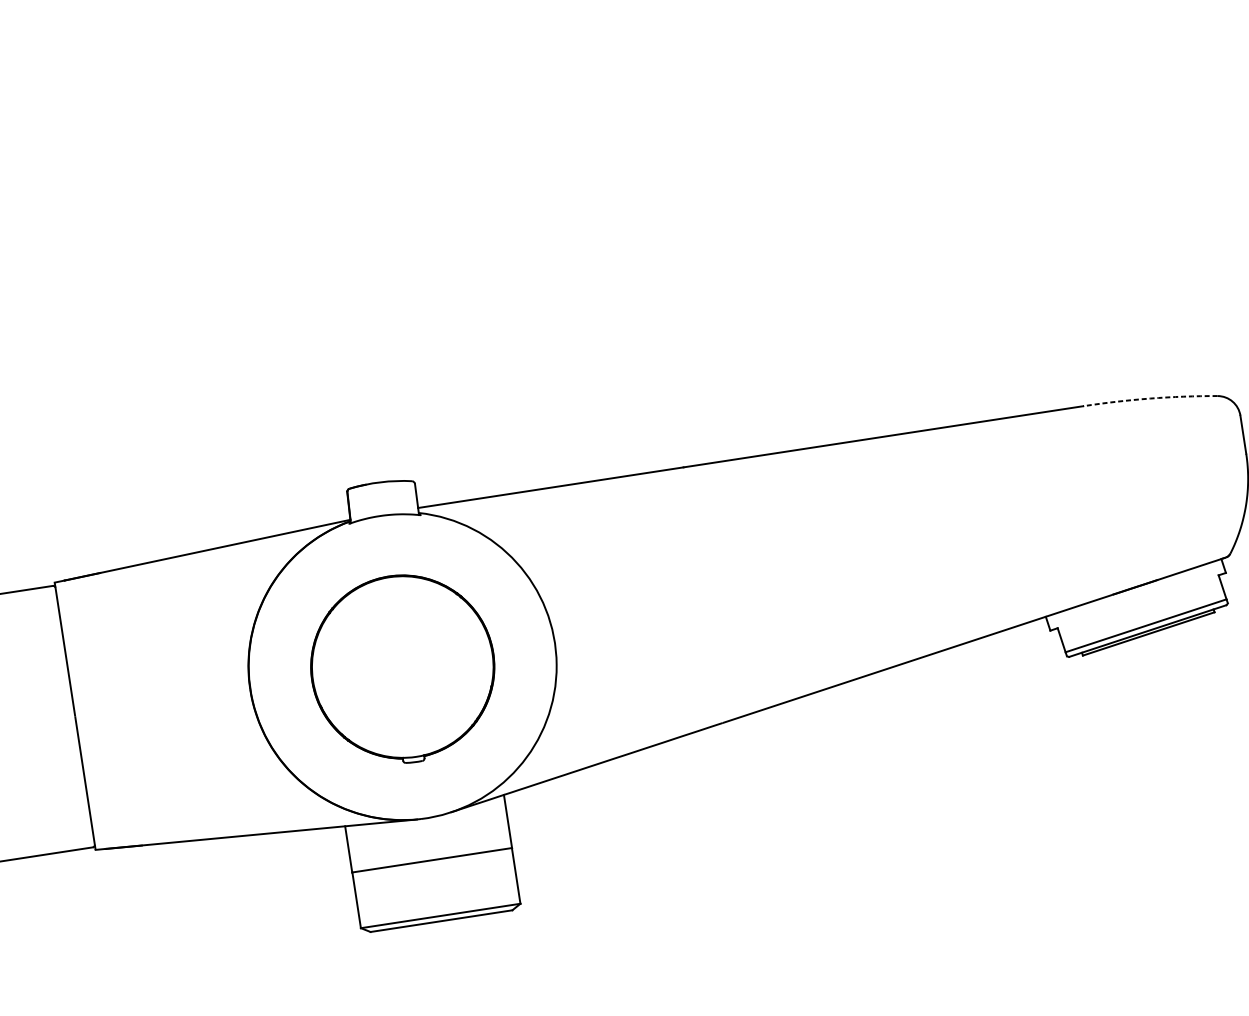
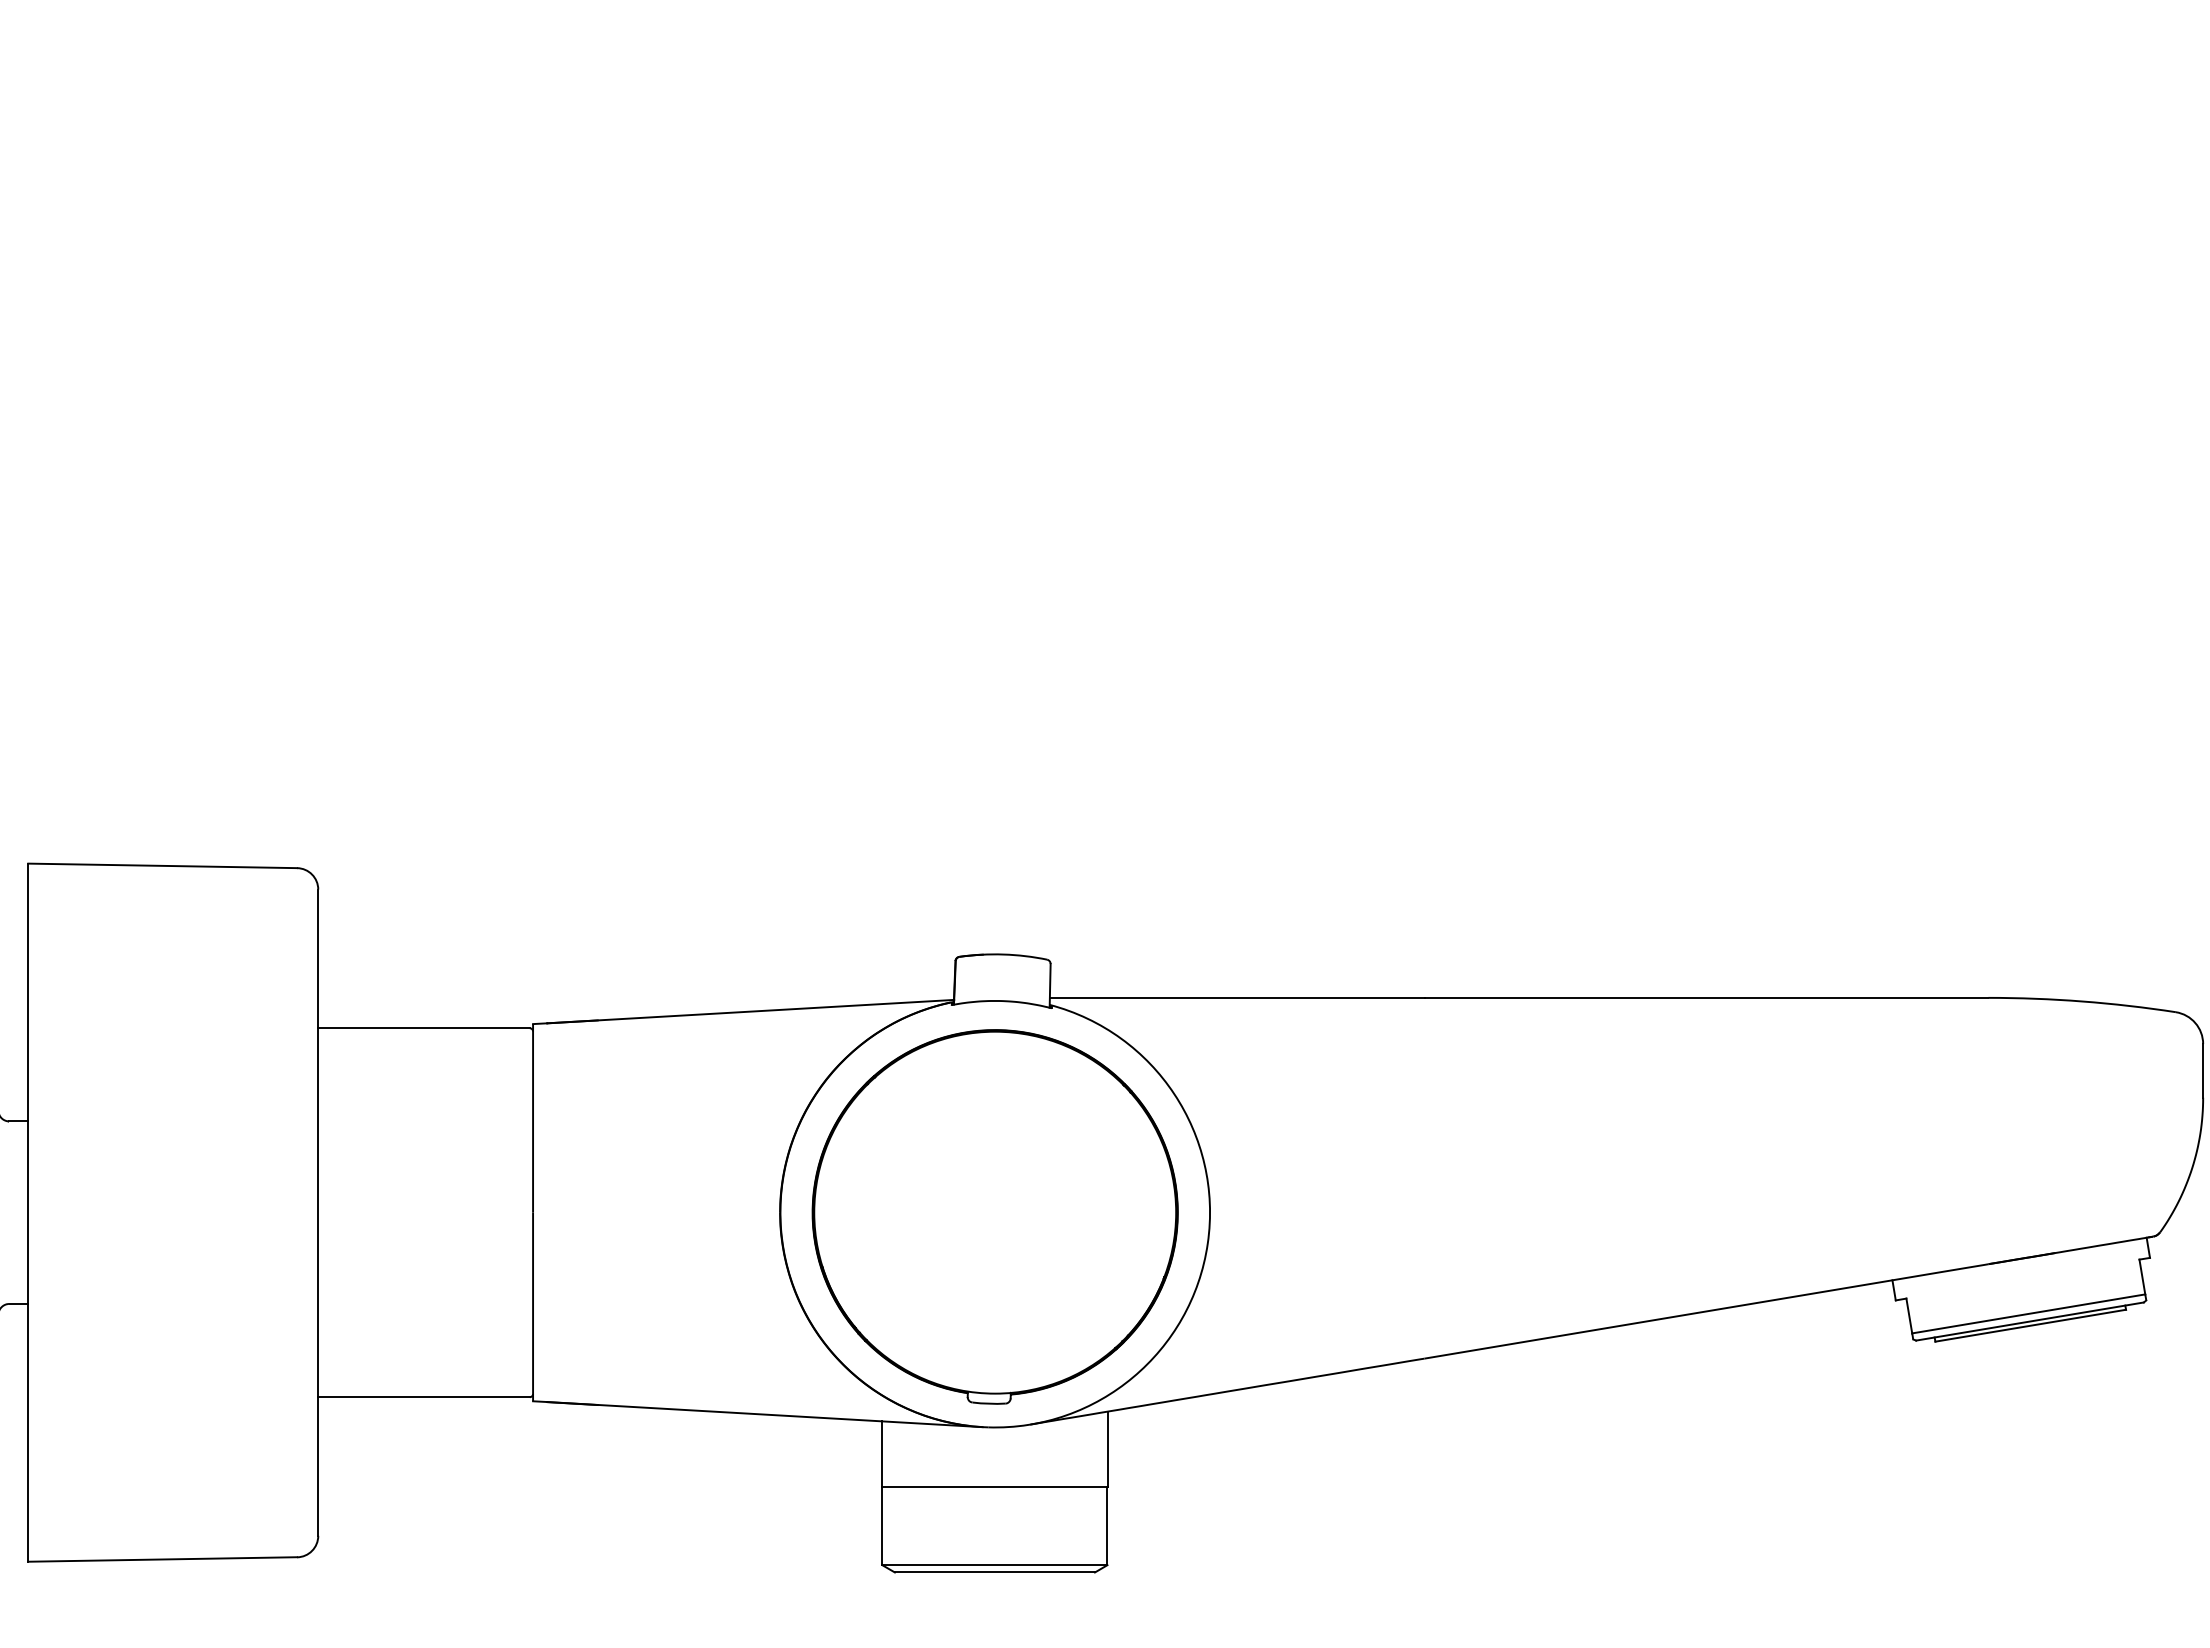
arc: (1150, 398) -> (2082, 1001), dashed -> solid
part: (402, 668) -> (994, 1216), size x1.43

